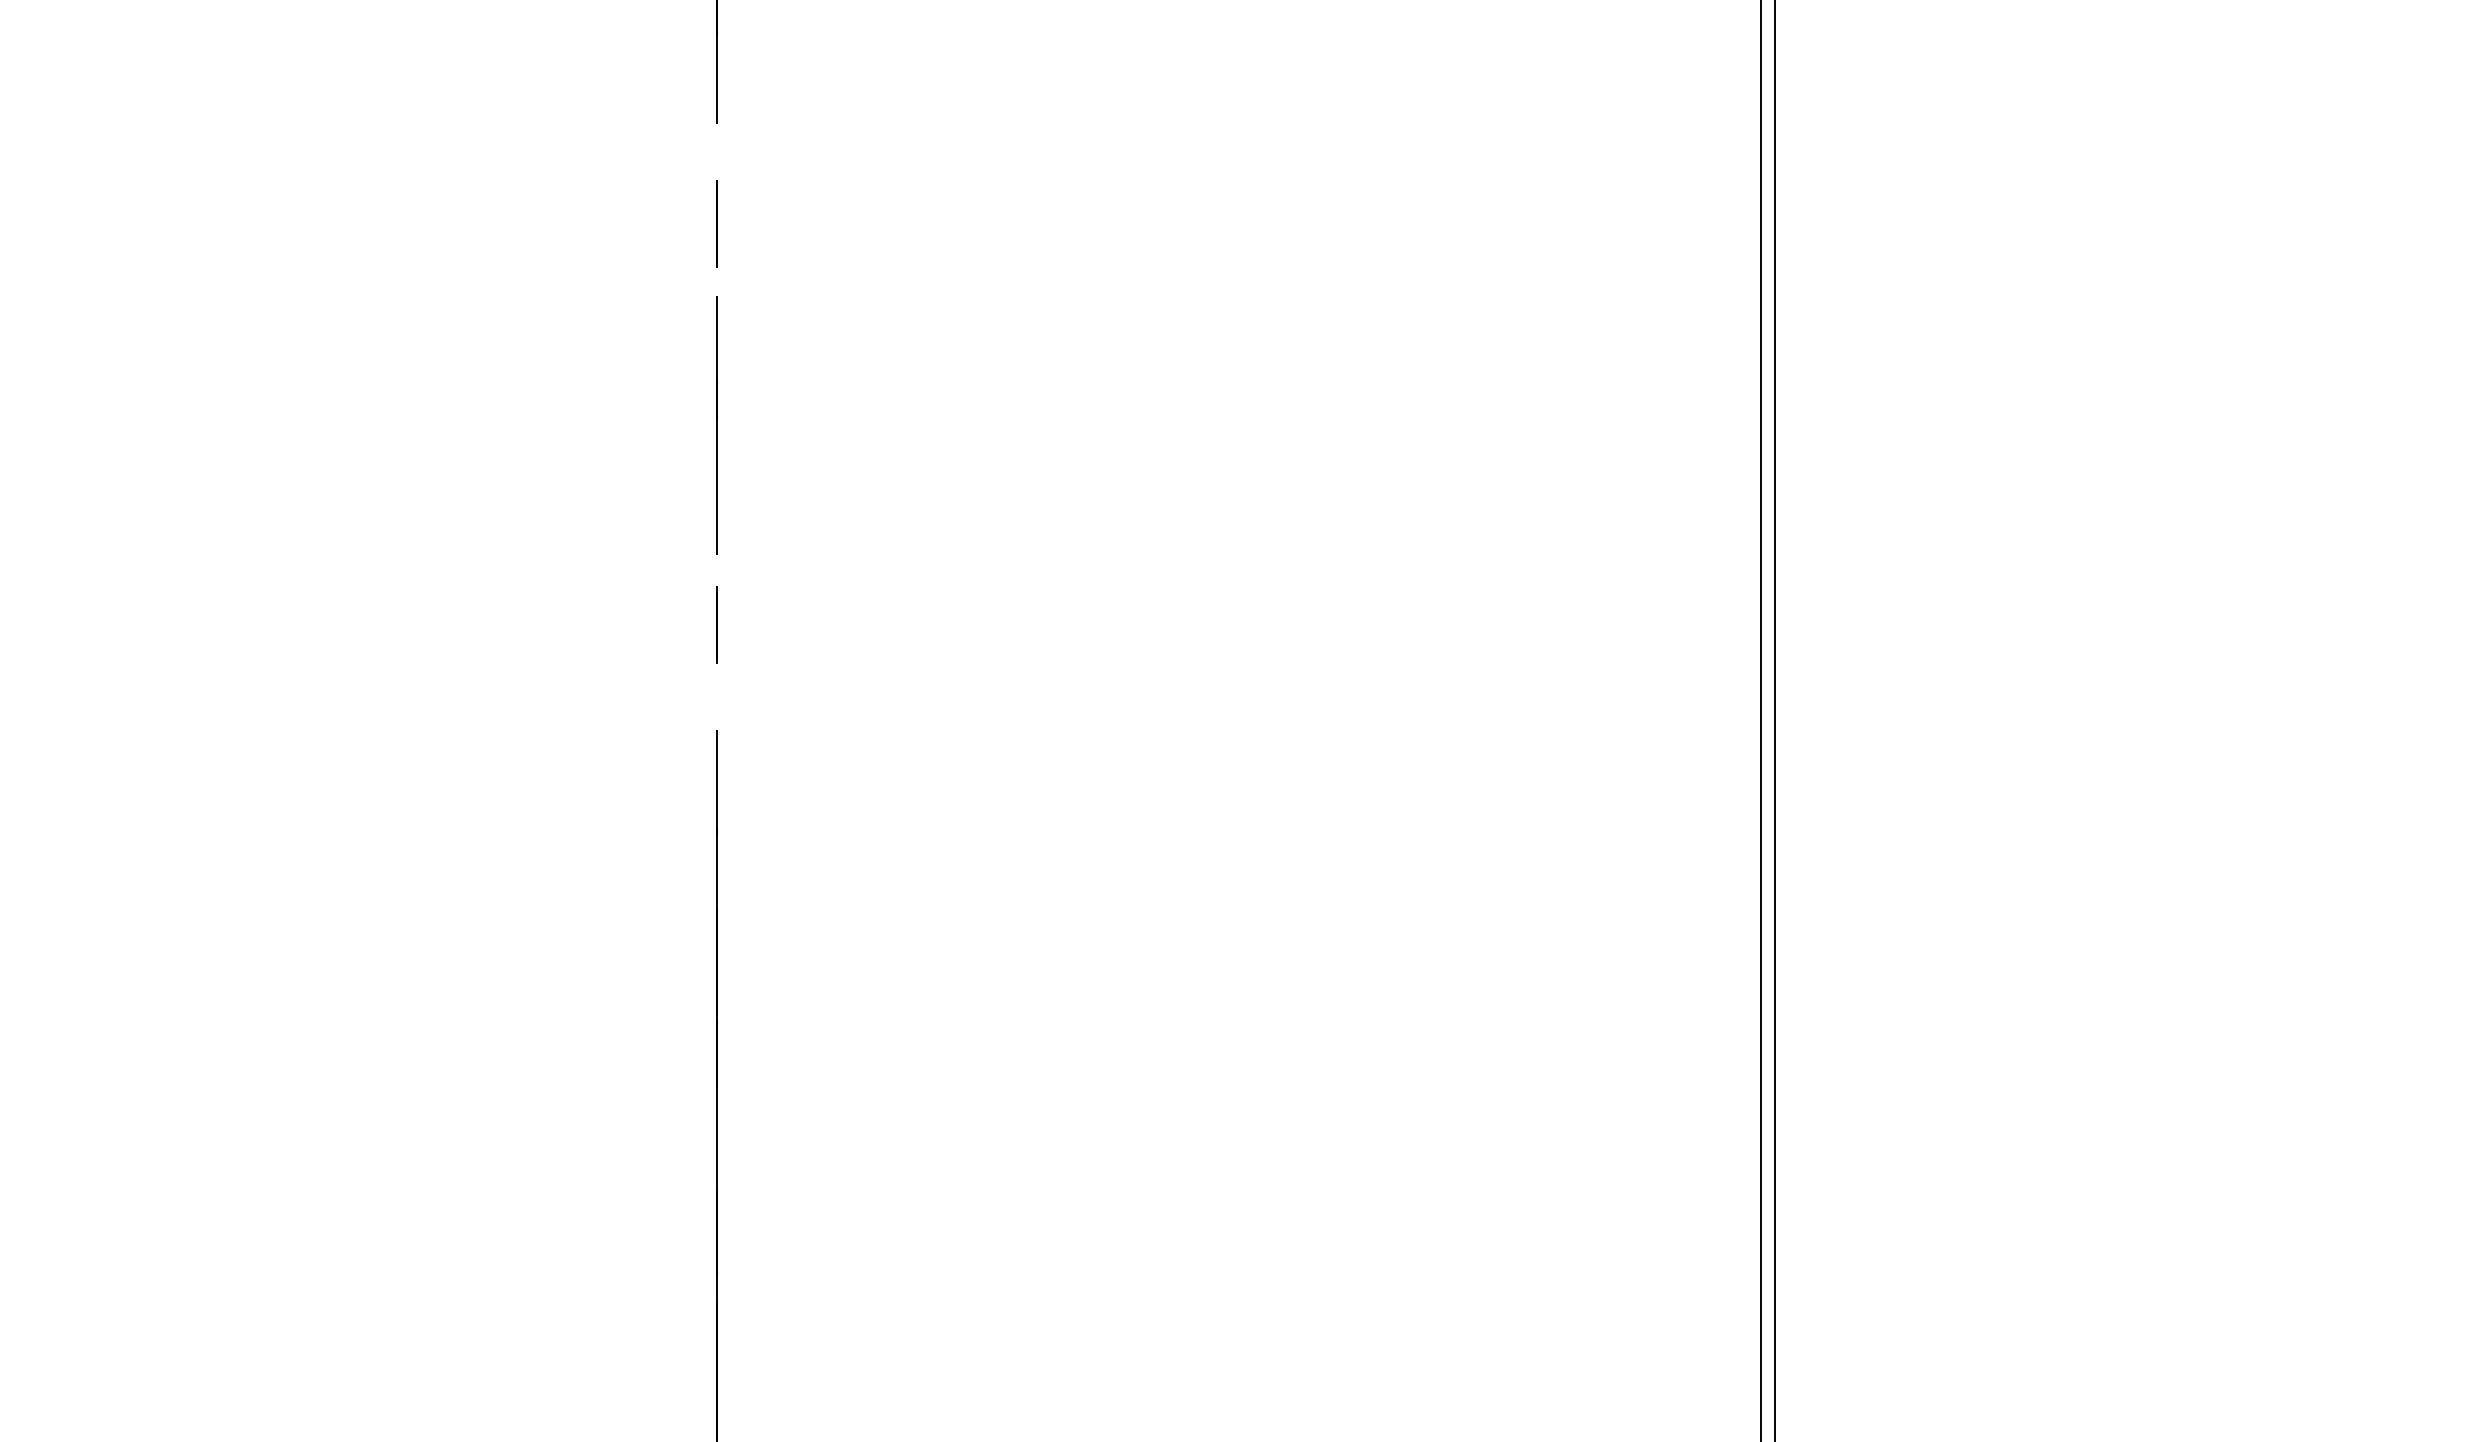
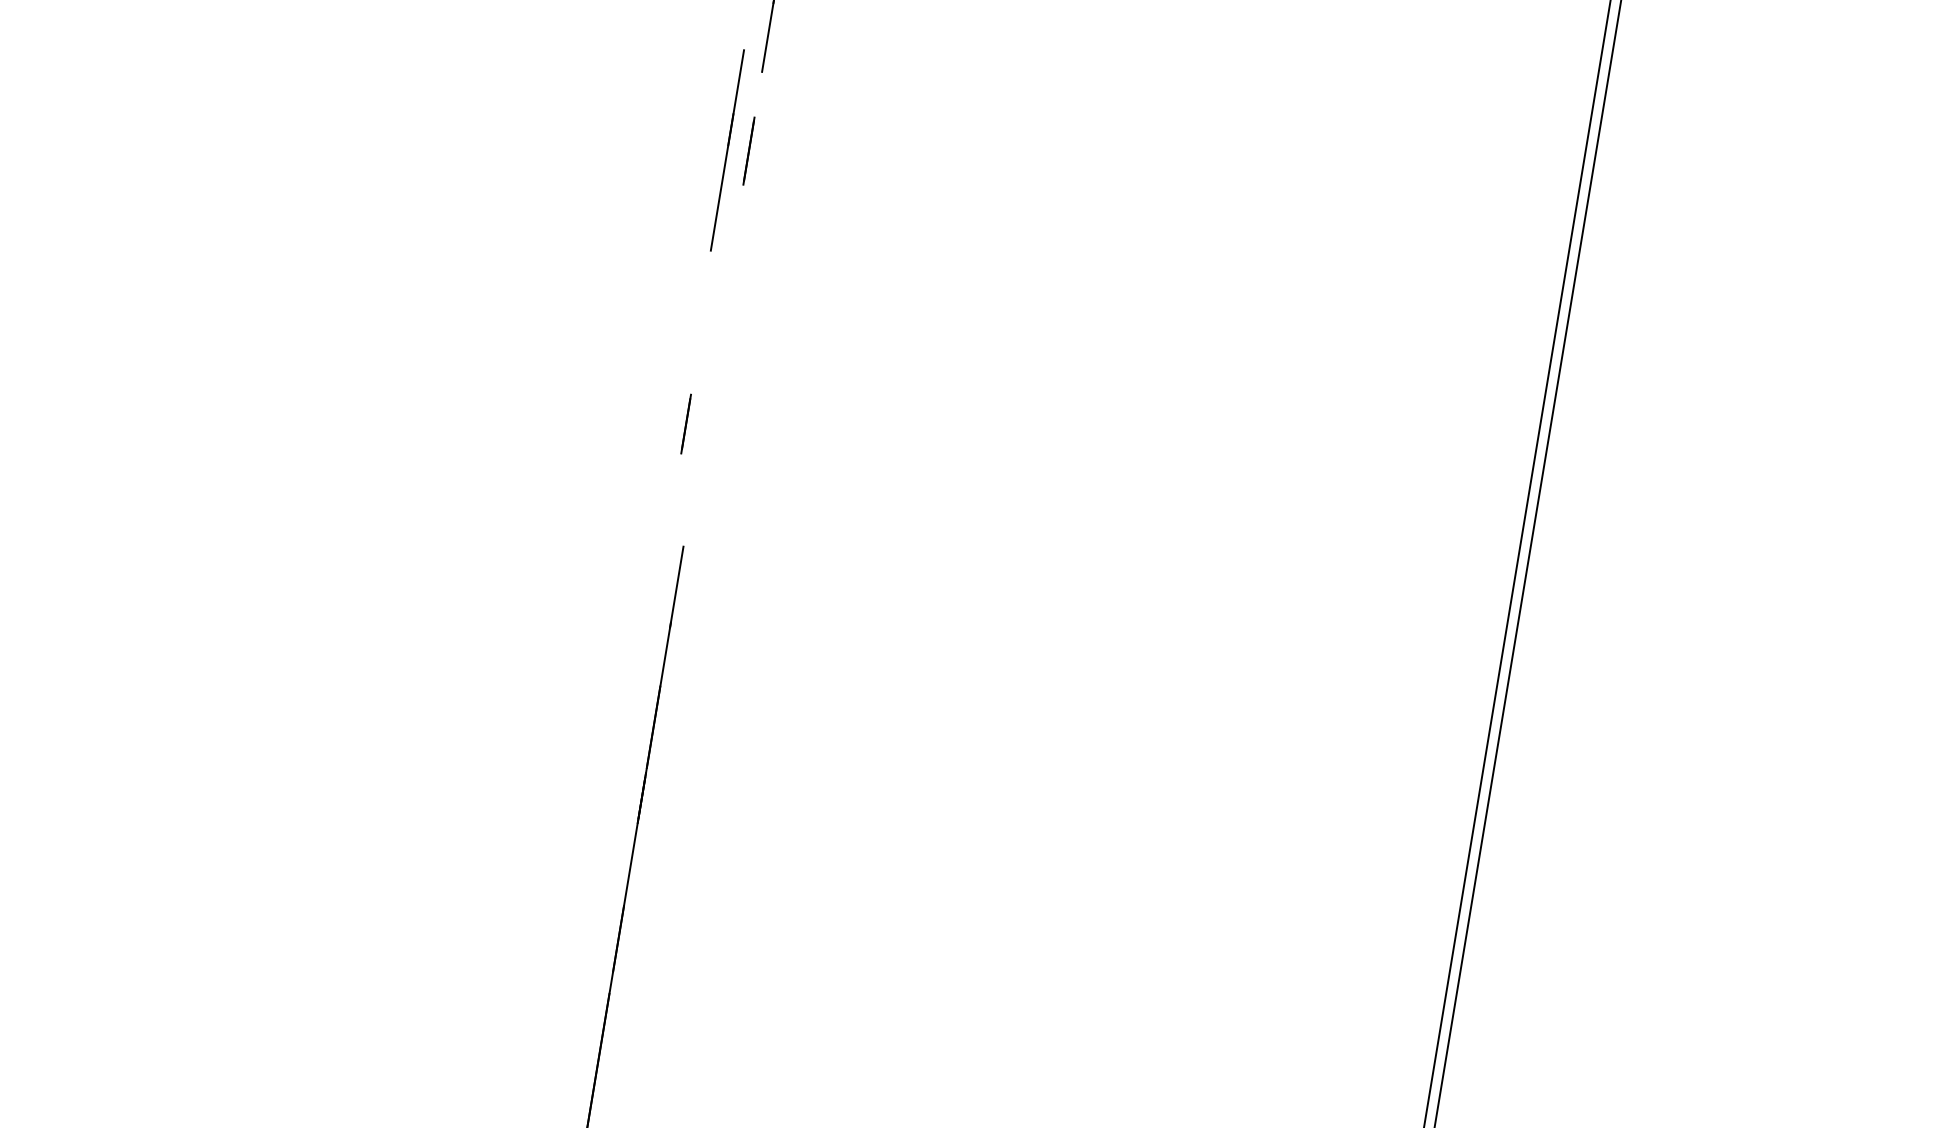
line: (716, 425) -> (726, 150), moved
line: (716, 624) -> (685, 423), moved

